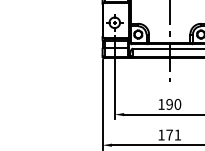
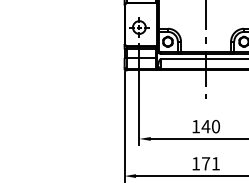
text: (169, 103) -> (205, 125), 190 -> 140

